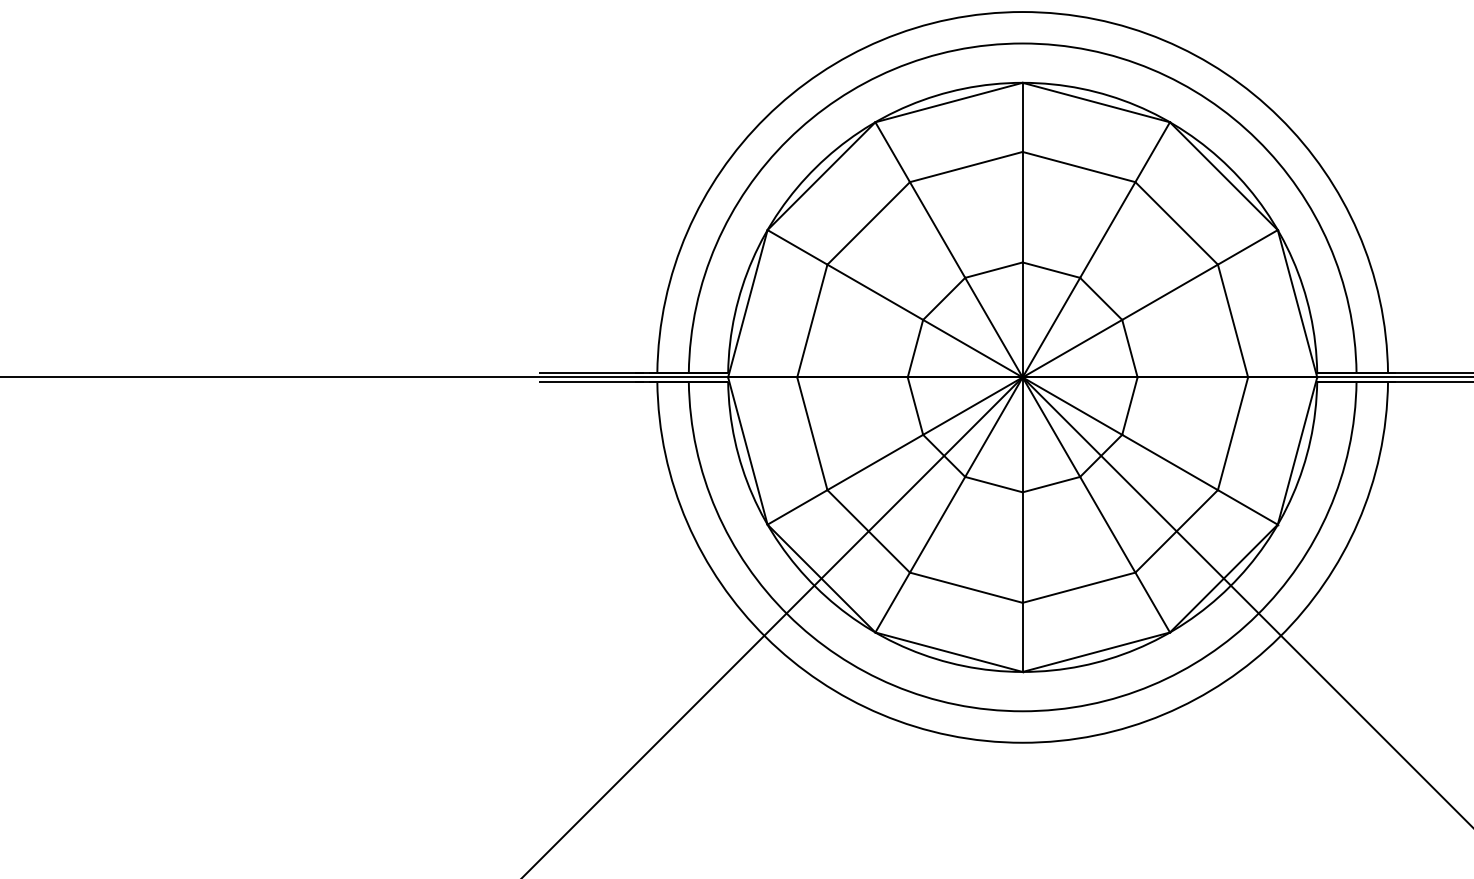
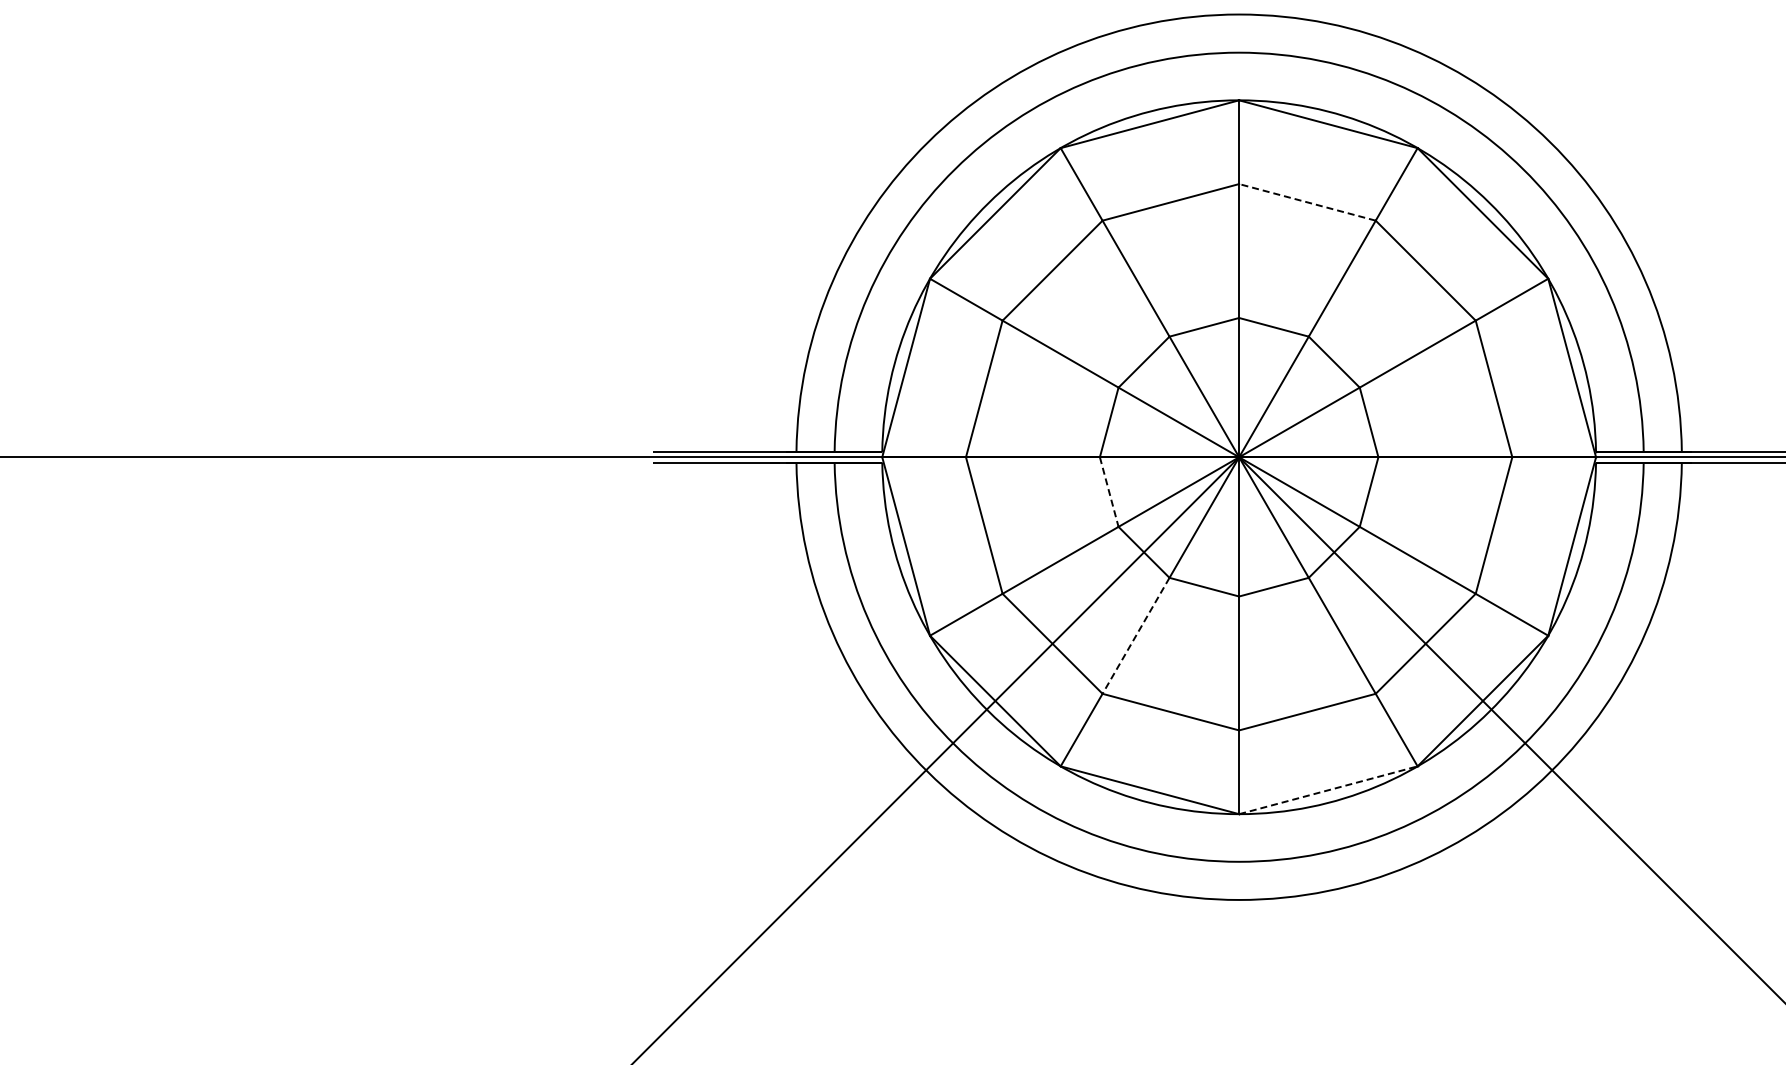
line: (1079, 167) -> (1307, 202), solid -> dashed
line: (915, 406) -> (1109, 492), solid -> dashed
line: (937, 524) -> (1136, 635), solid -> dashed
line: (1096, 652) -> (1328, 790), solid -> dashed

